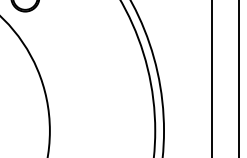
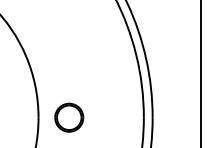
part: (80, 130) -> (69, 117), added

